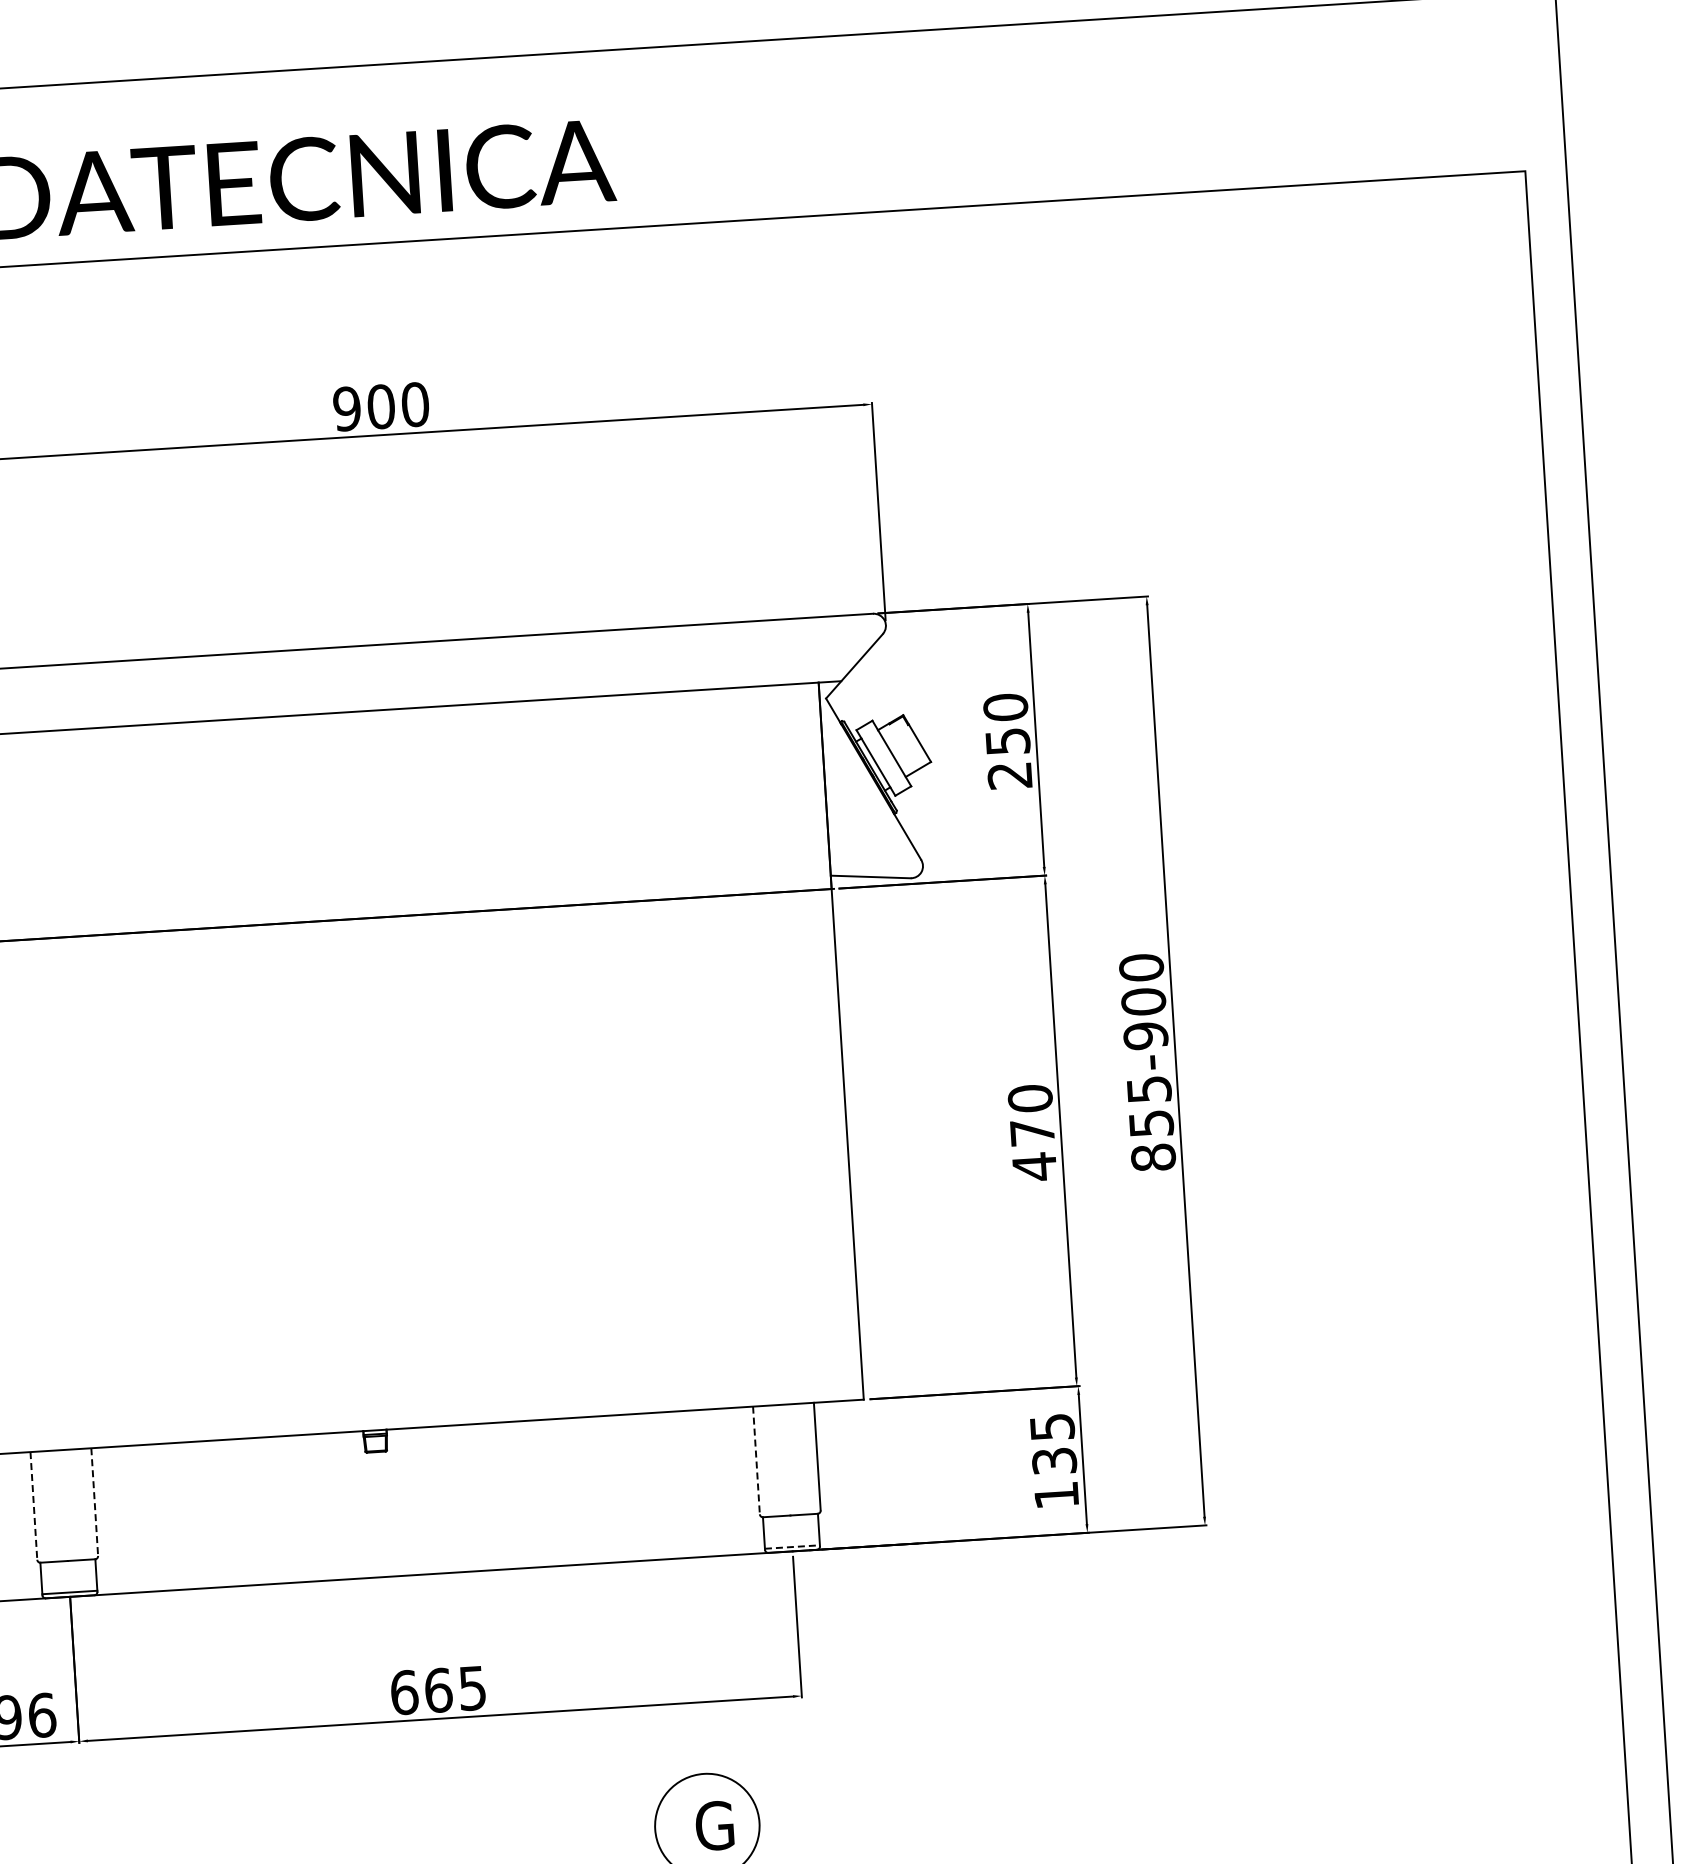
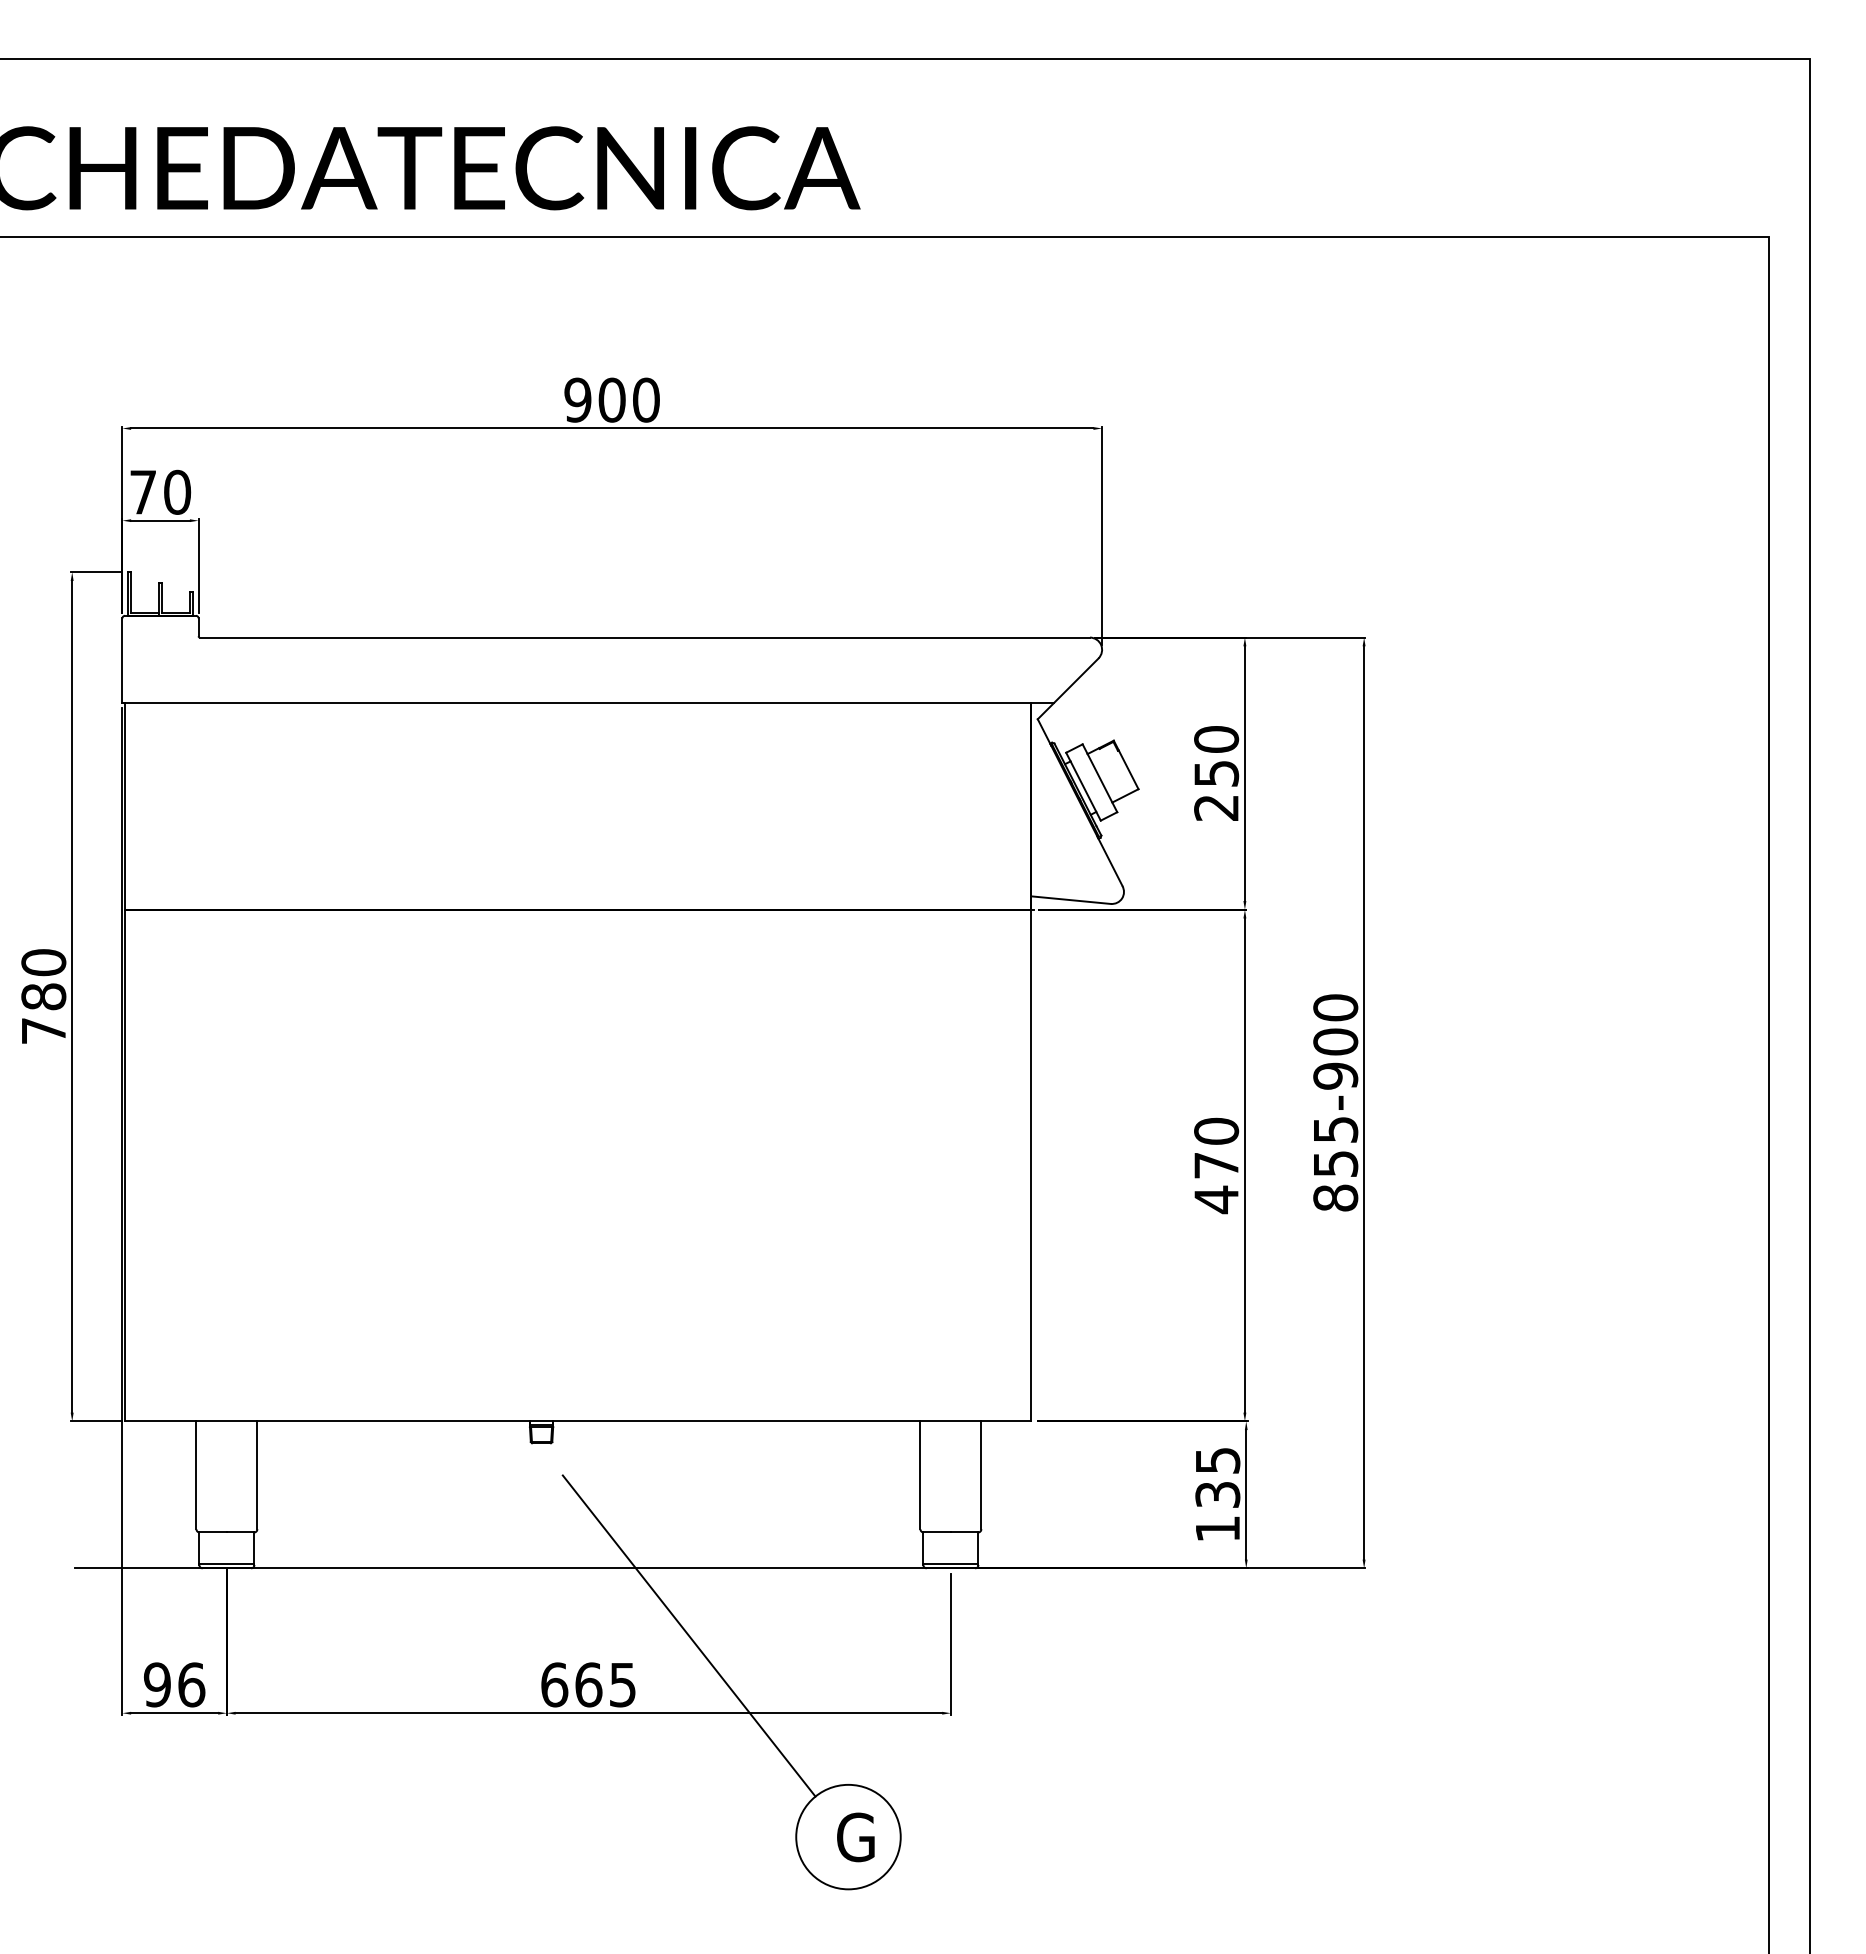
line: (756, 1460) -> (920, 1475), dashed -> solid
line: (94, 1502) -> (257, 1475), dashed -> solid
line: (33, 1506) -> (196, 1475), dashed -> solid
line: (791, 1546) -> (950, 1563), dashed -> solid
line: (535, 1634) -> (688, 1635), added

